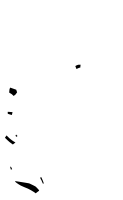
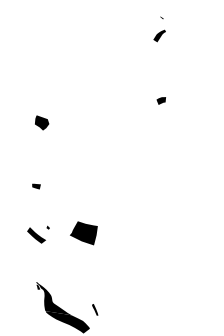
part: (76, 27) -> (158, 28), added
part: (12, 91) -> (40, 122), moved
part: (35, 138) -> (83, 232), added
fill: (19, 174) -> (53, 299), added

